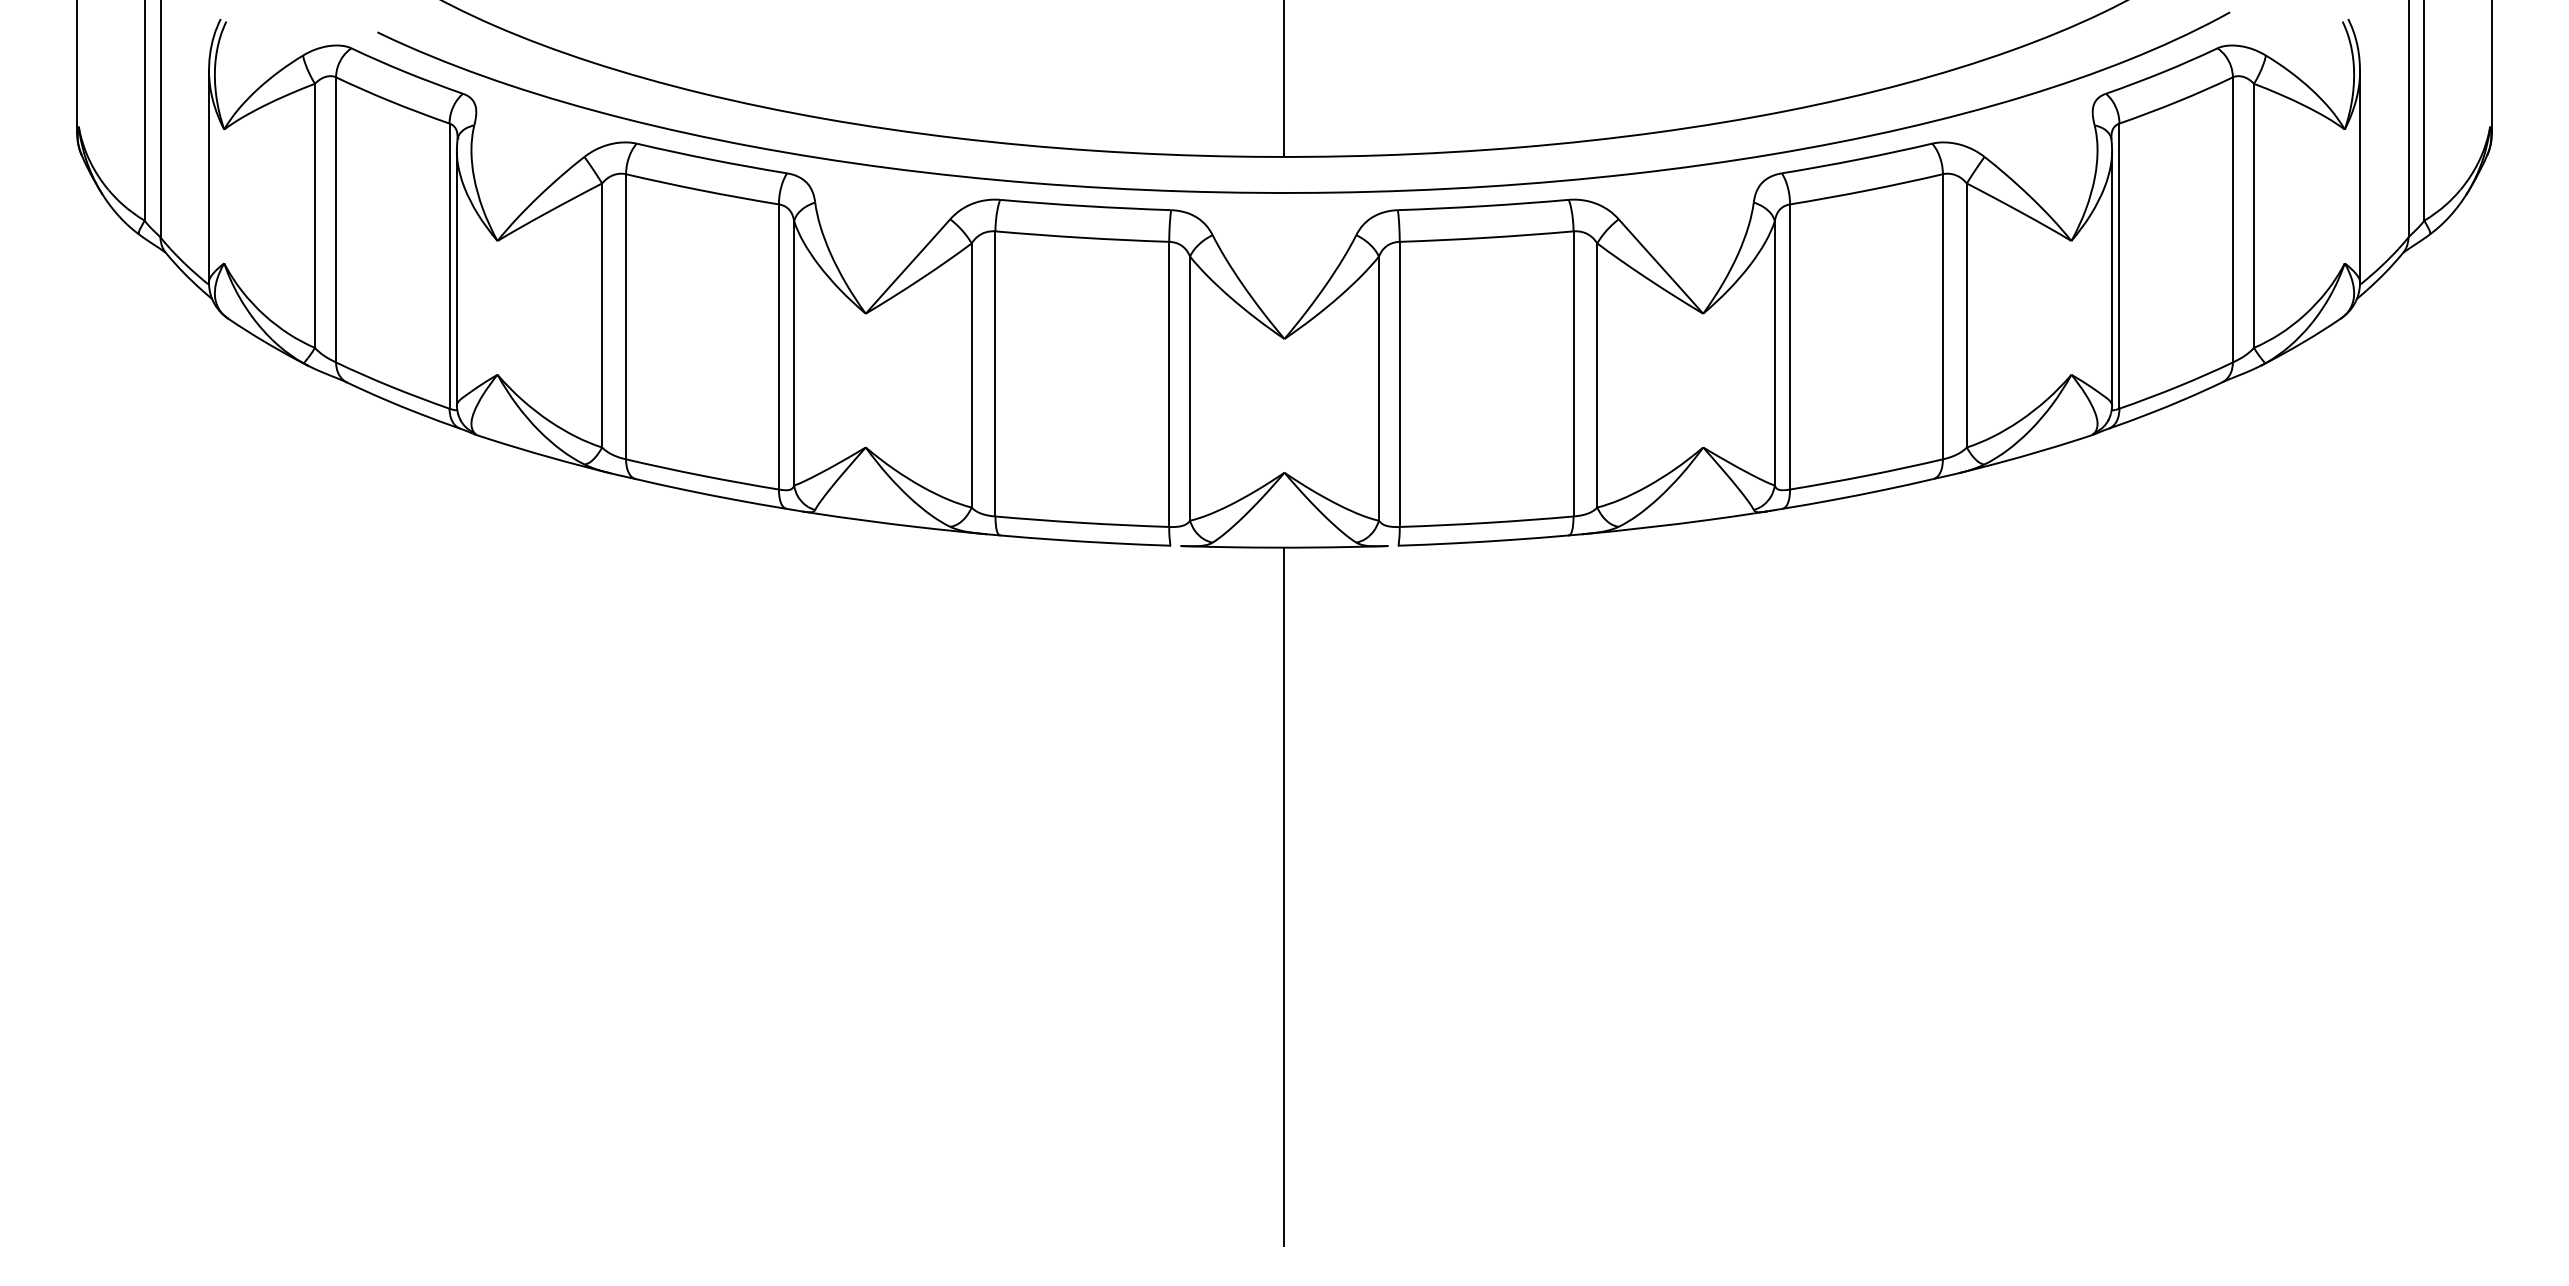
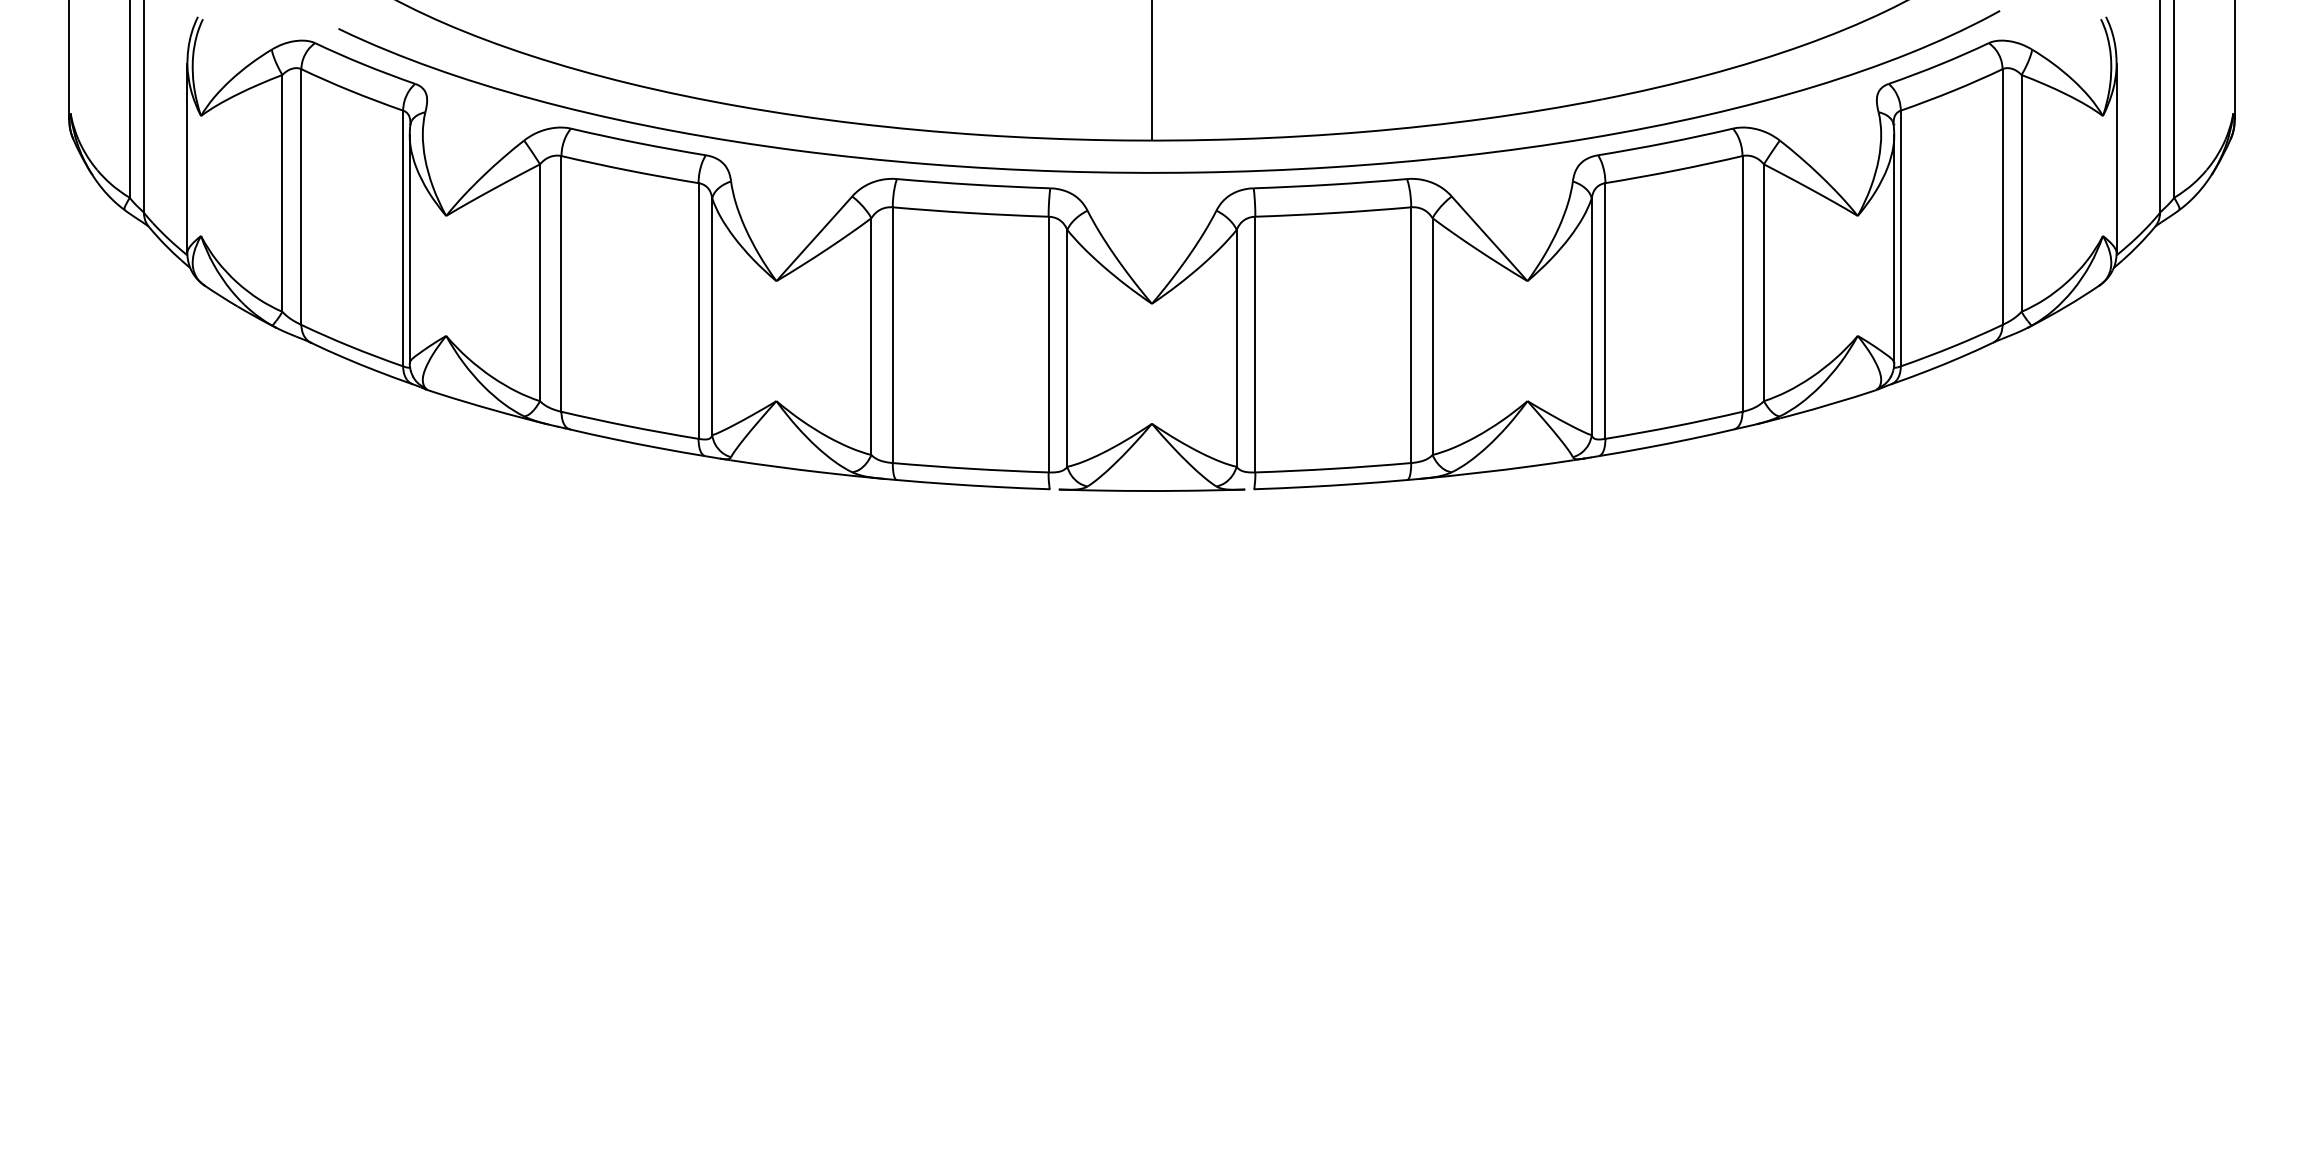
line: (1283, 897) -> (1151, 804), removed

